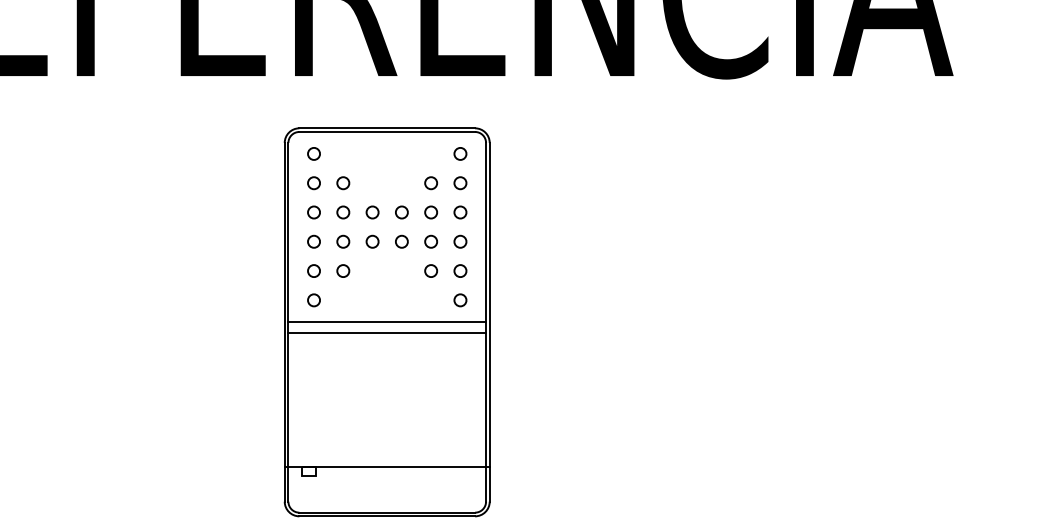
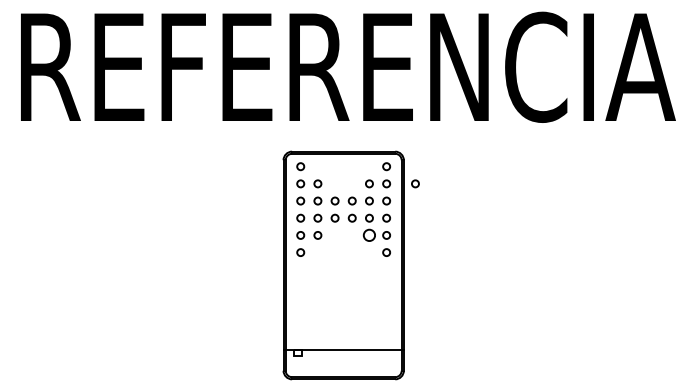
circle: (509, 182) -> (415, 183), added
circle: (431, 271) -> (369, 235), size x1.6
line: (386, 322) -> (343, 265), removed
line: (386, 334) -> (343, 272), removed

